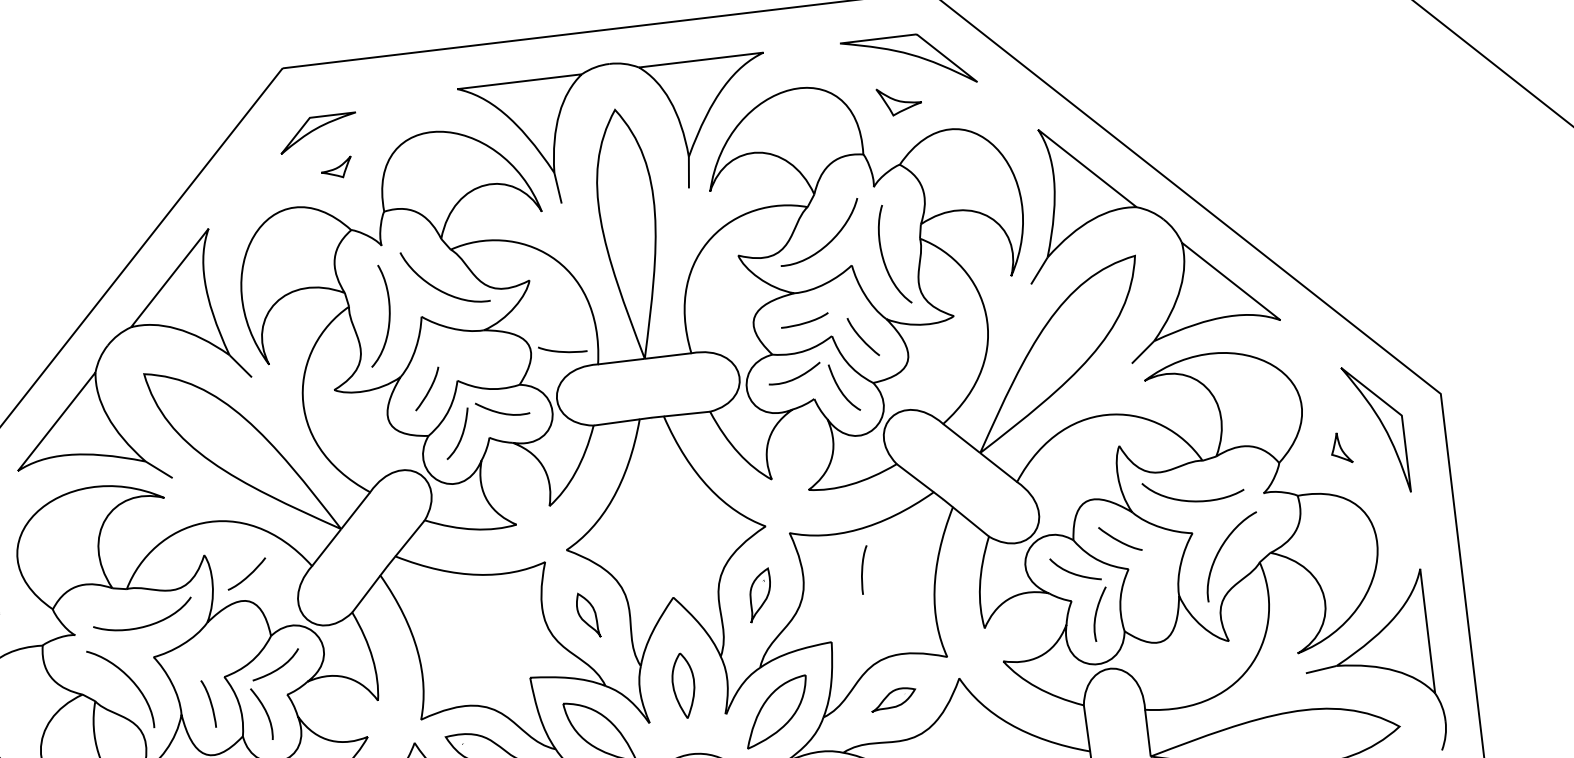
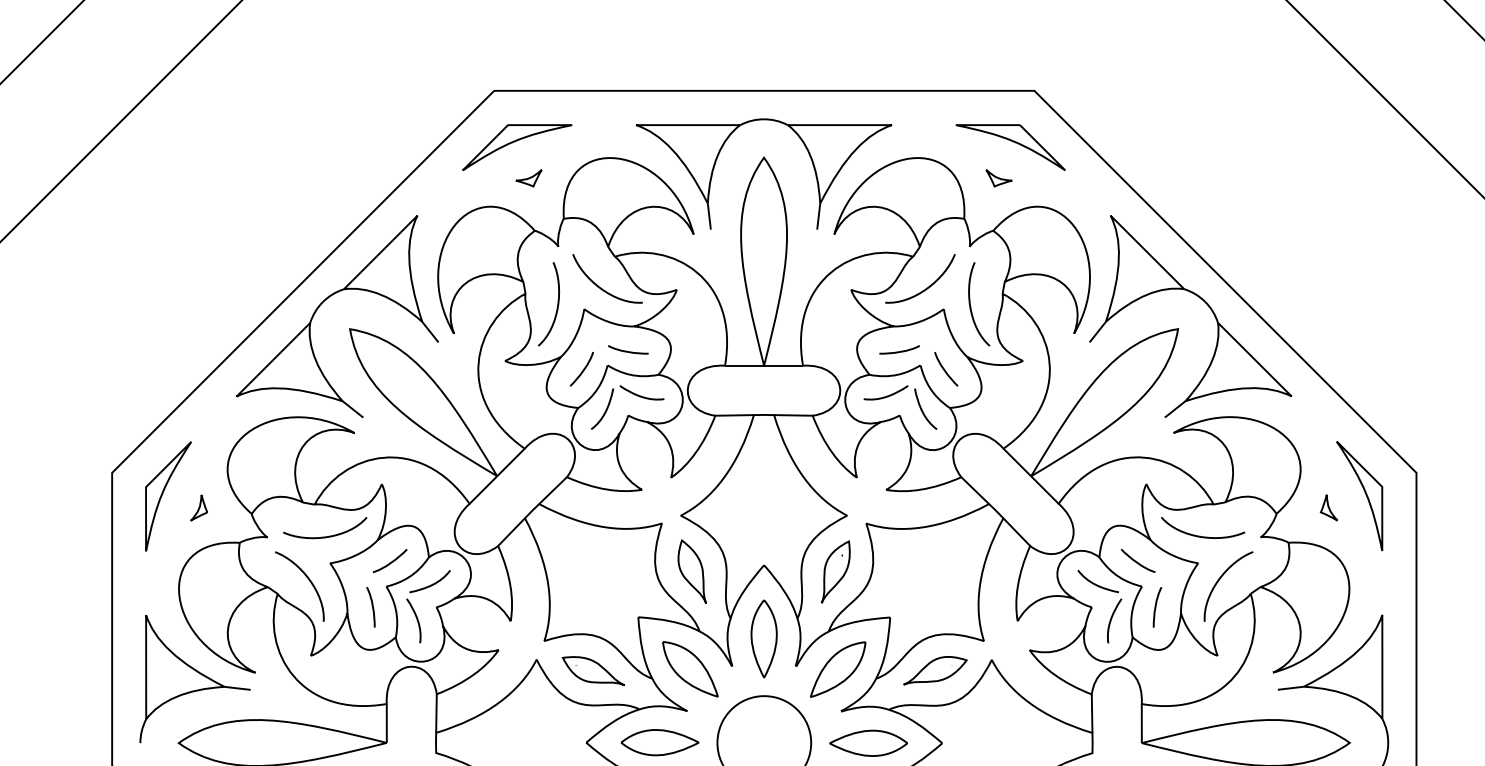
part: (898, 101) -> (998, 178), size x0.71
part: (318, 132) -> (517, 147), size x1.67
curve: (561, 350) -> (627, 350), moved
curve: (863, 570) -> (1156, 607), moved
curve: (246, 575) -> (389, 562), moved
part: (759, 594) -> (835, 571), size x1.43
part: (587, 615) -> (691, 571), size x1.67
part: (683, 685) -> (763, 638), size x1.43
part: (893, 699) -> (935, 670), size x1.67

